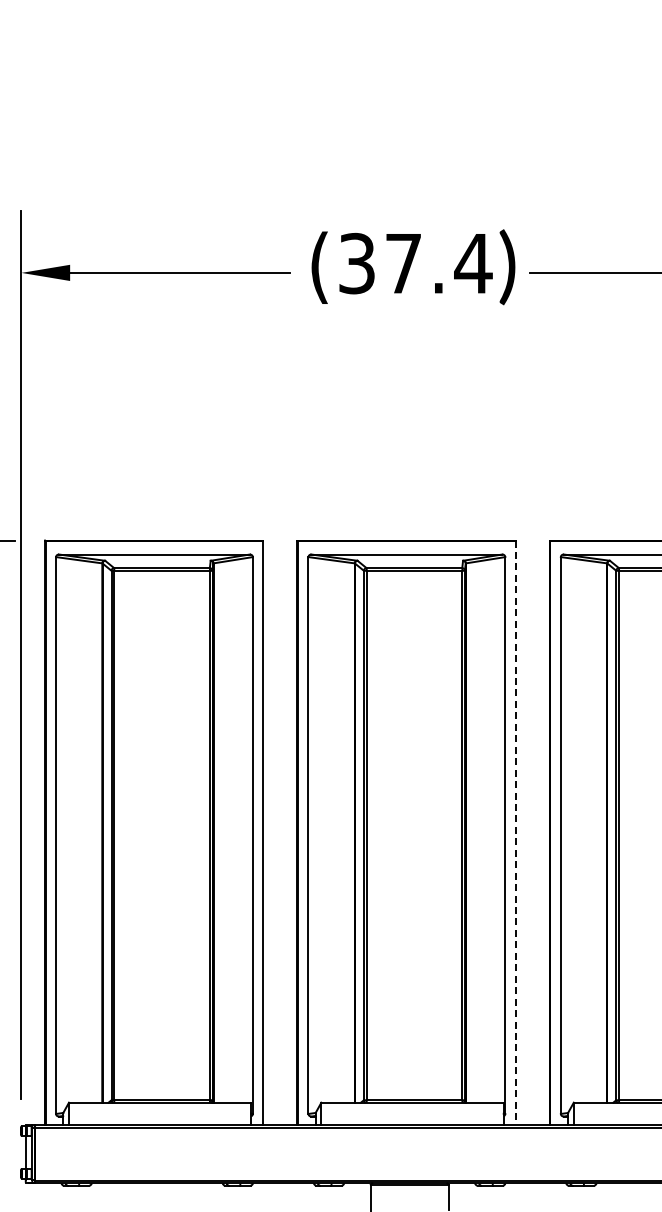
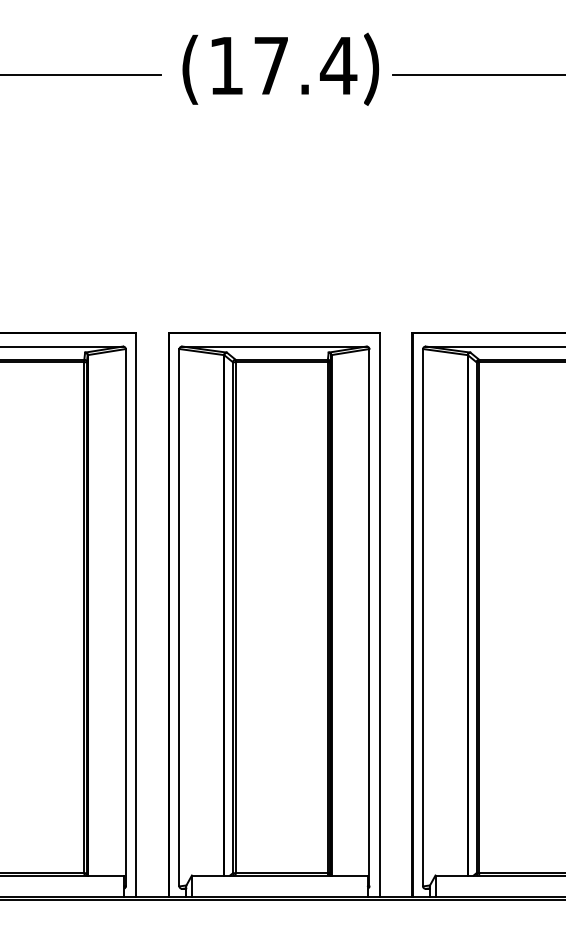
text: (356, 263) -> (225, 65), (37.4 -> (17.4
line: (515, 833) -> (379, 615), dashed -> solid

